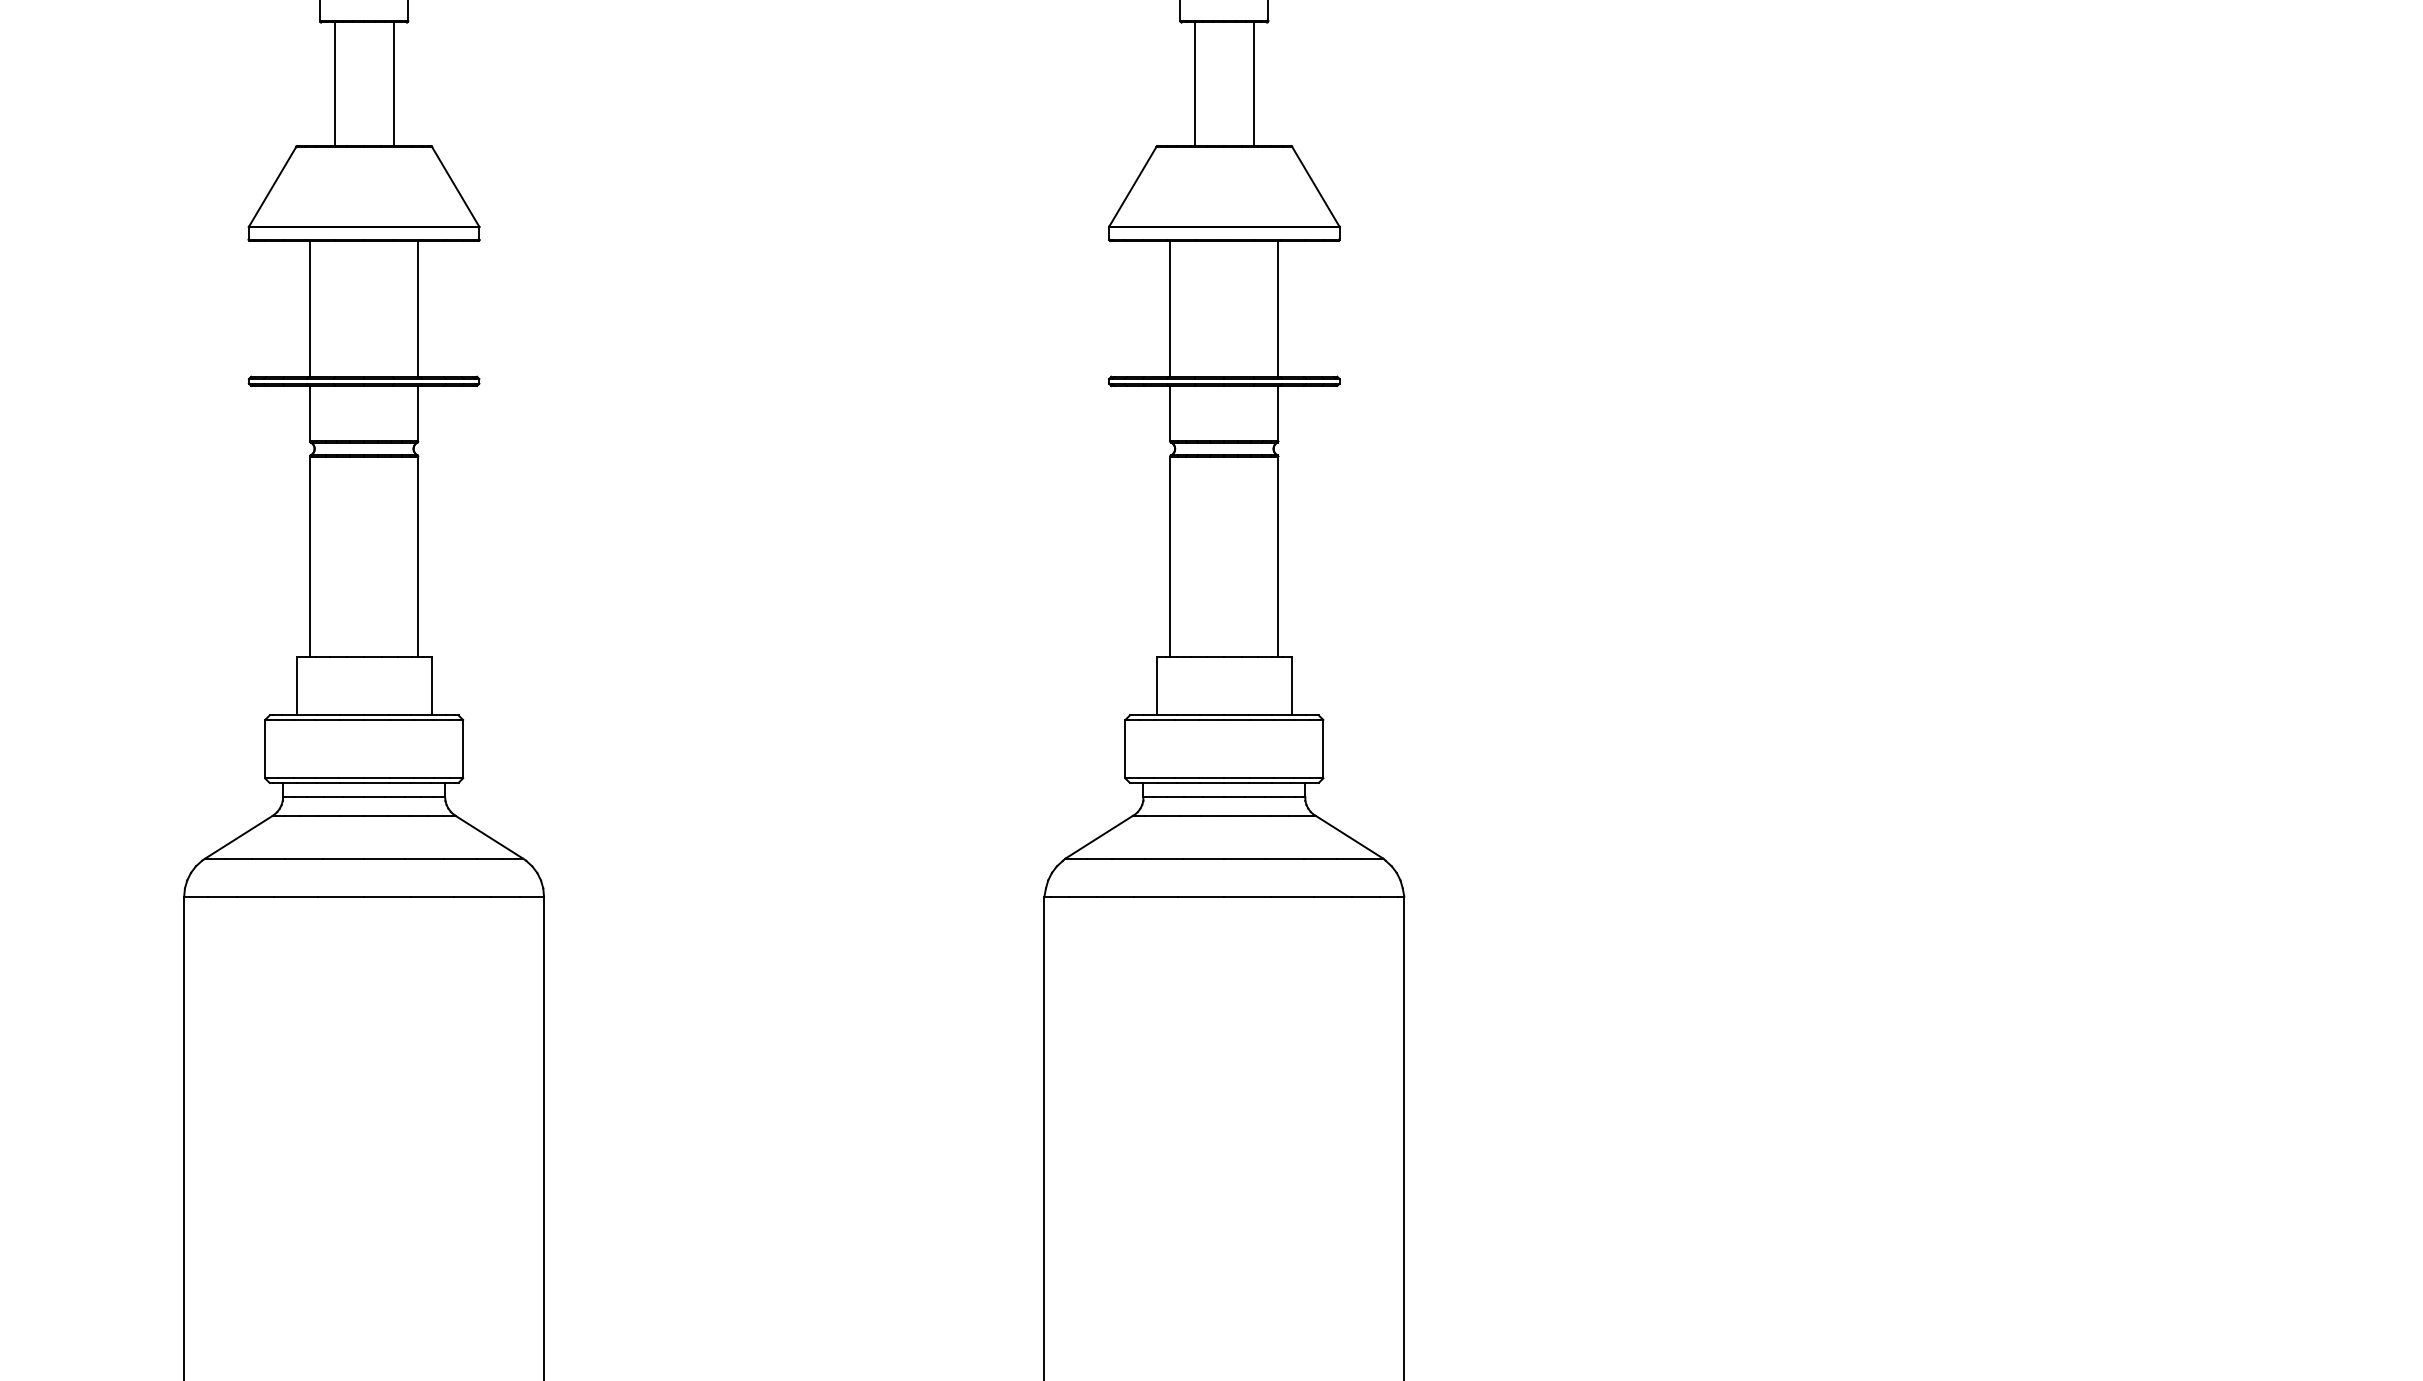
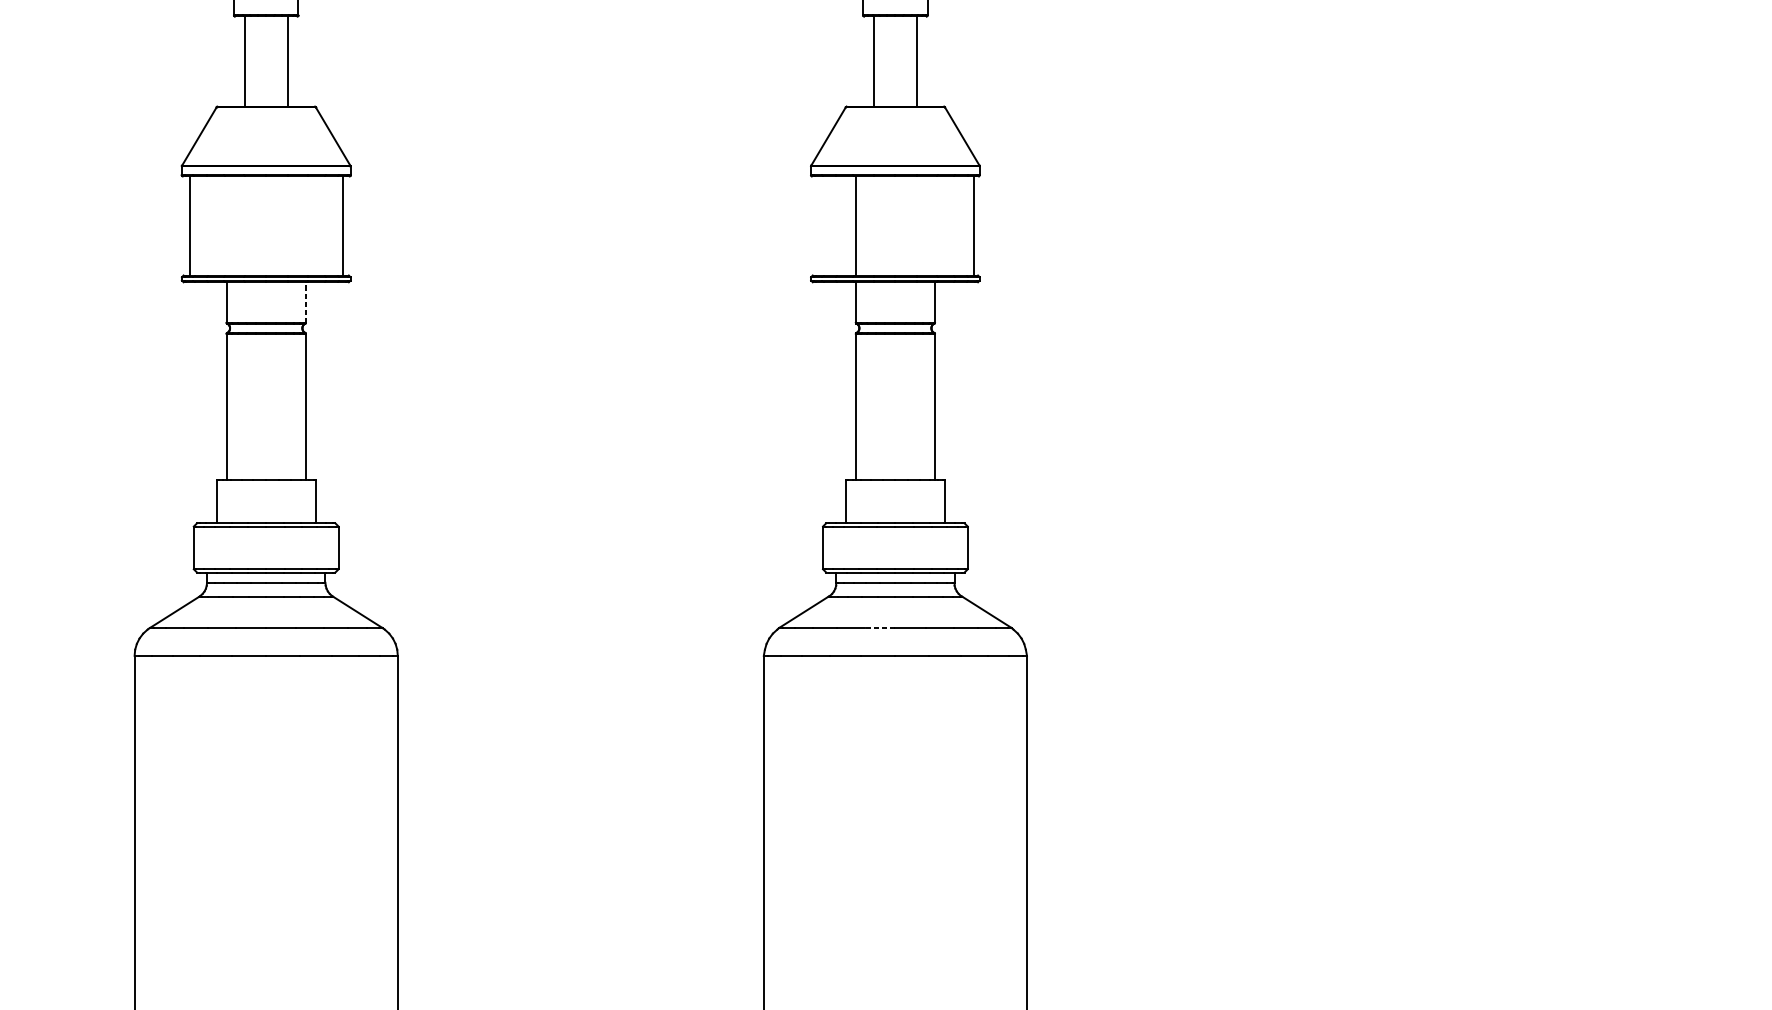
line: (310, 308) -> (190, 225), moved
line: (418, 308) -> (343, 225), moved
line: (1278, 308) -> (973, 225), moved
line: (418, 413) -> (305, 302), solid -> dashed
line: (1203, 858) -> (880, 627), solid -> dashed

